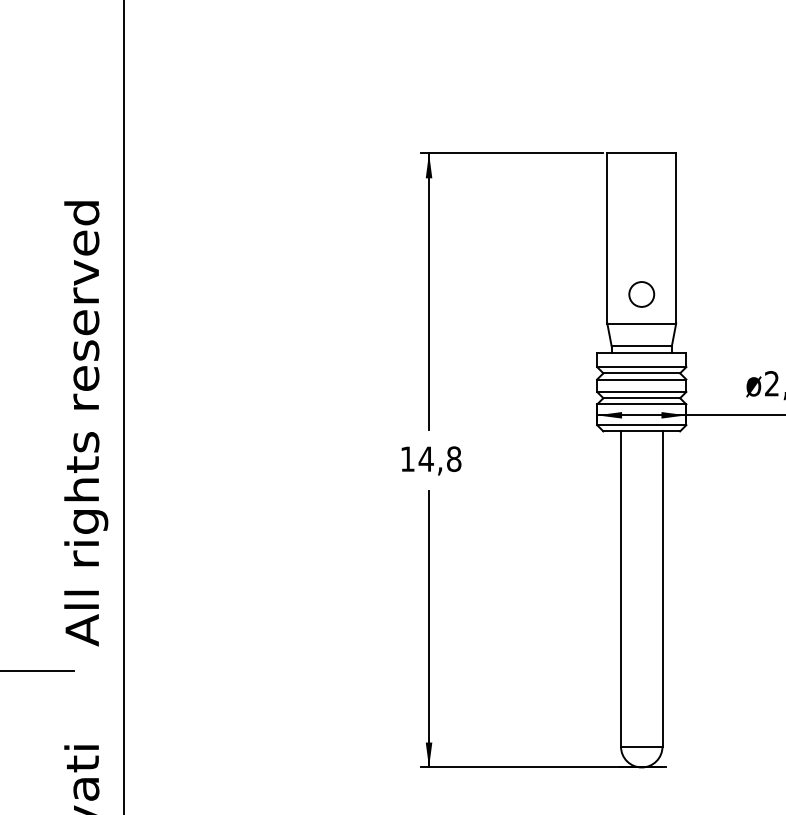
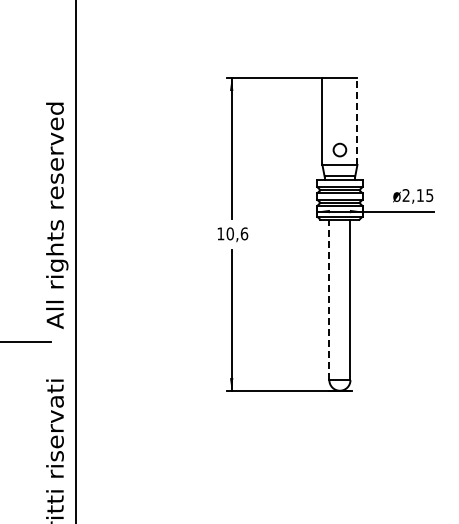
line: (676, 238) -> (357, 121), solid -> dashed
text: (440, 458) -> (237, 233), 14,8 -> 10,6
line: (621, 588) -> (329, 299), solid -> dashed

